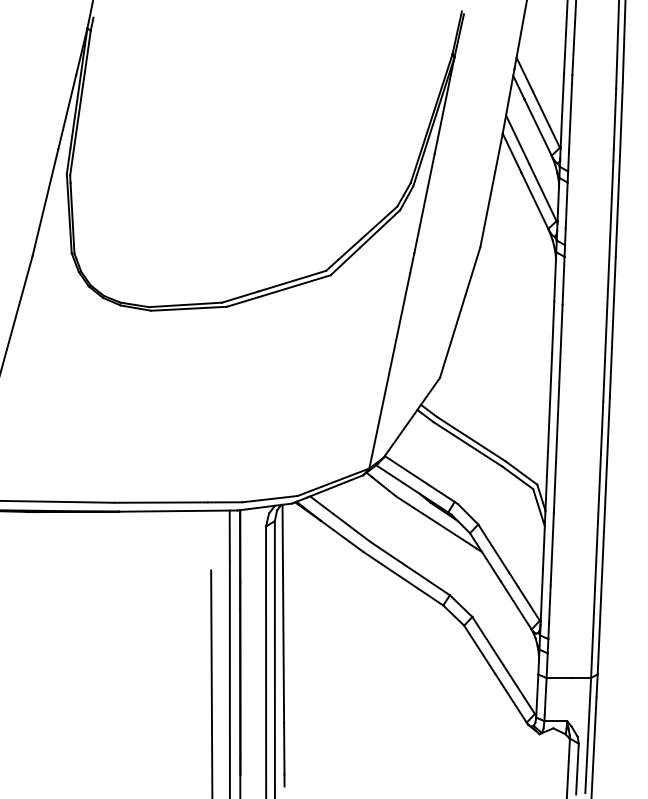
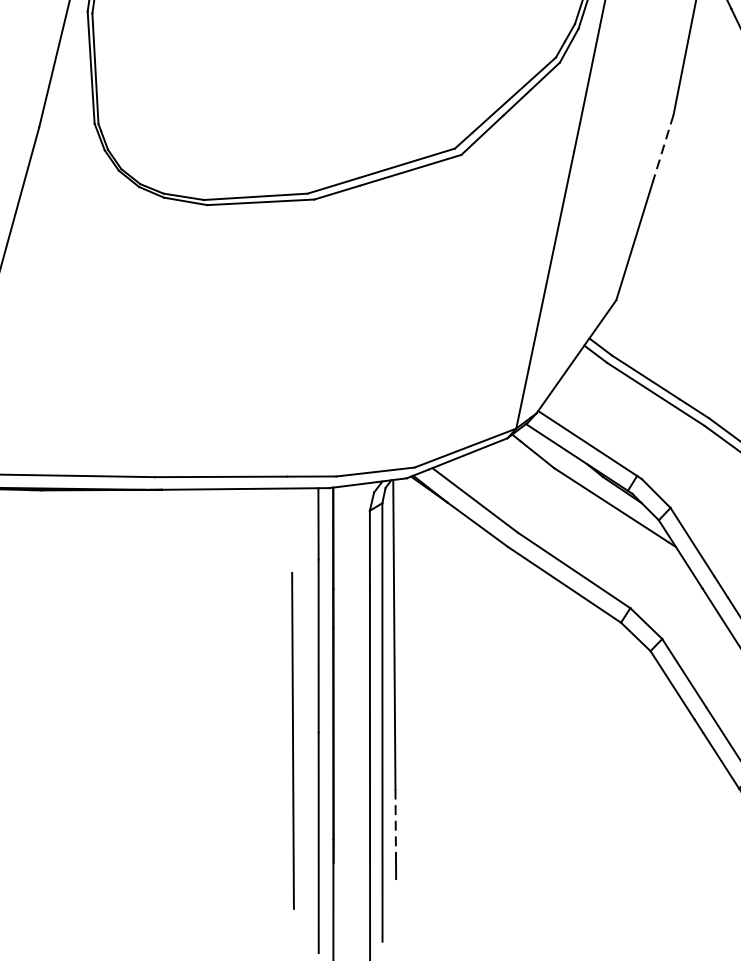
line: (473, 270) -> (663, 148), solid -> dashed
line: (284, 748) -> (396, 825), solid -> dashed

